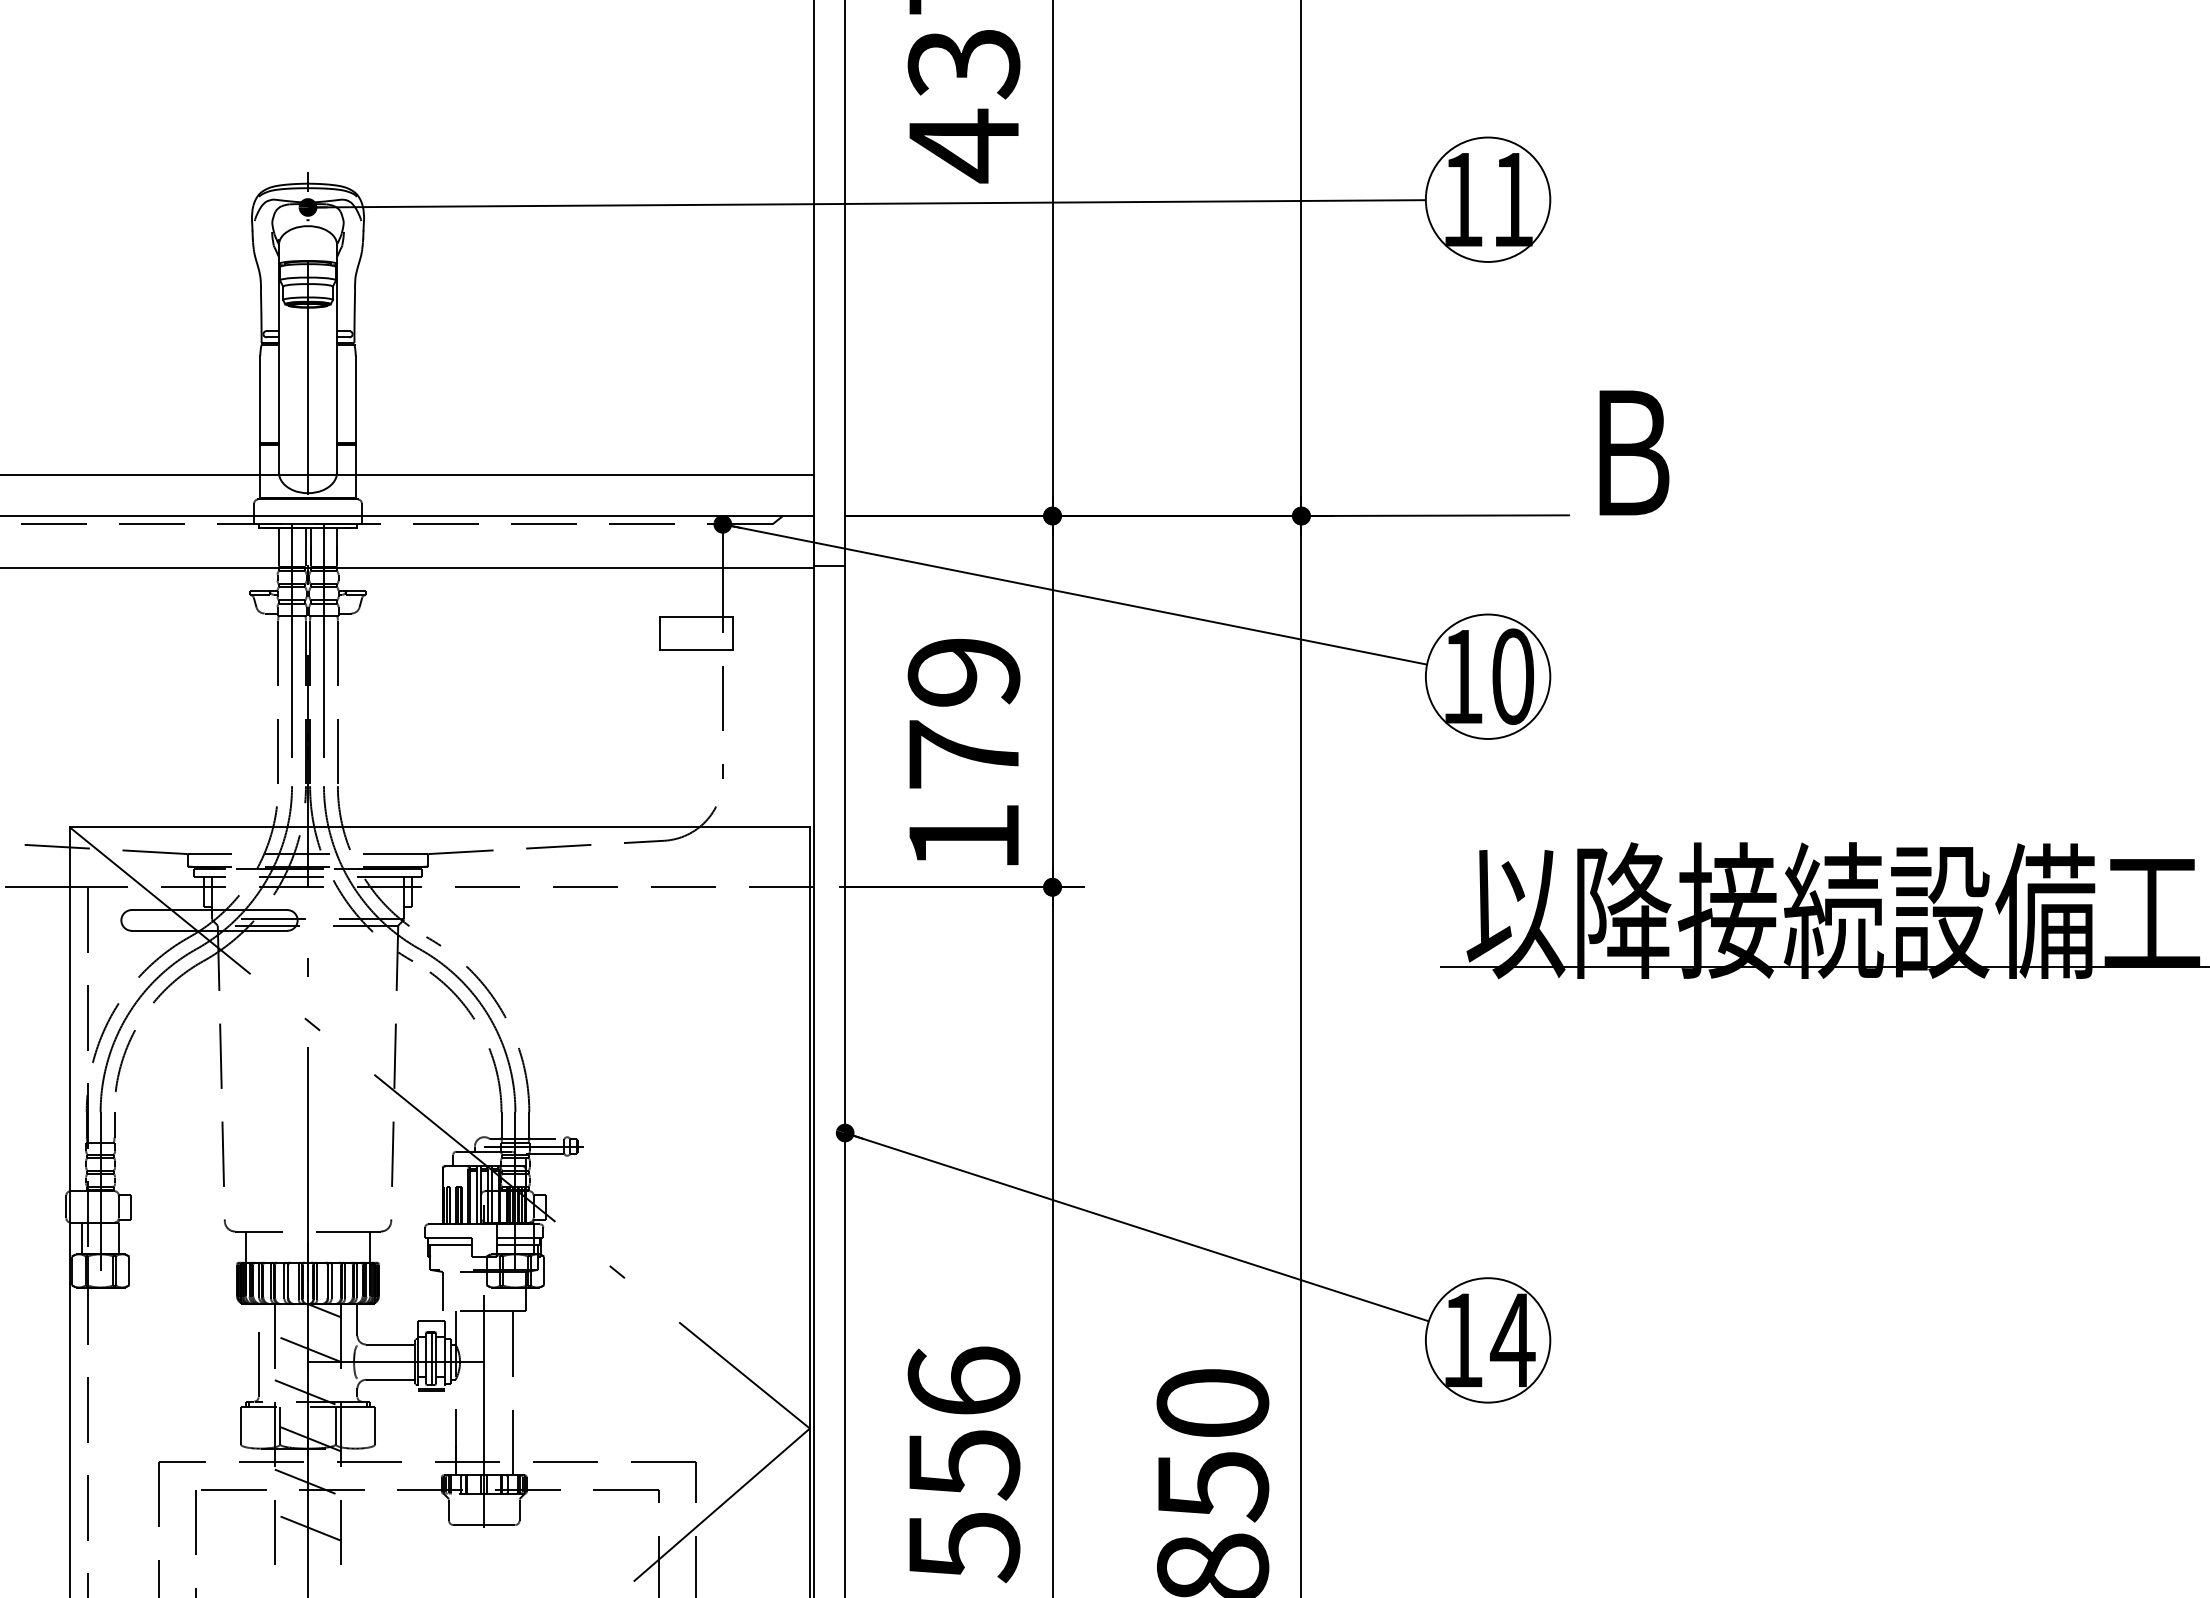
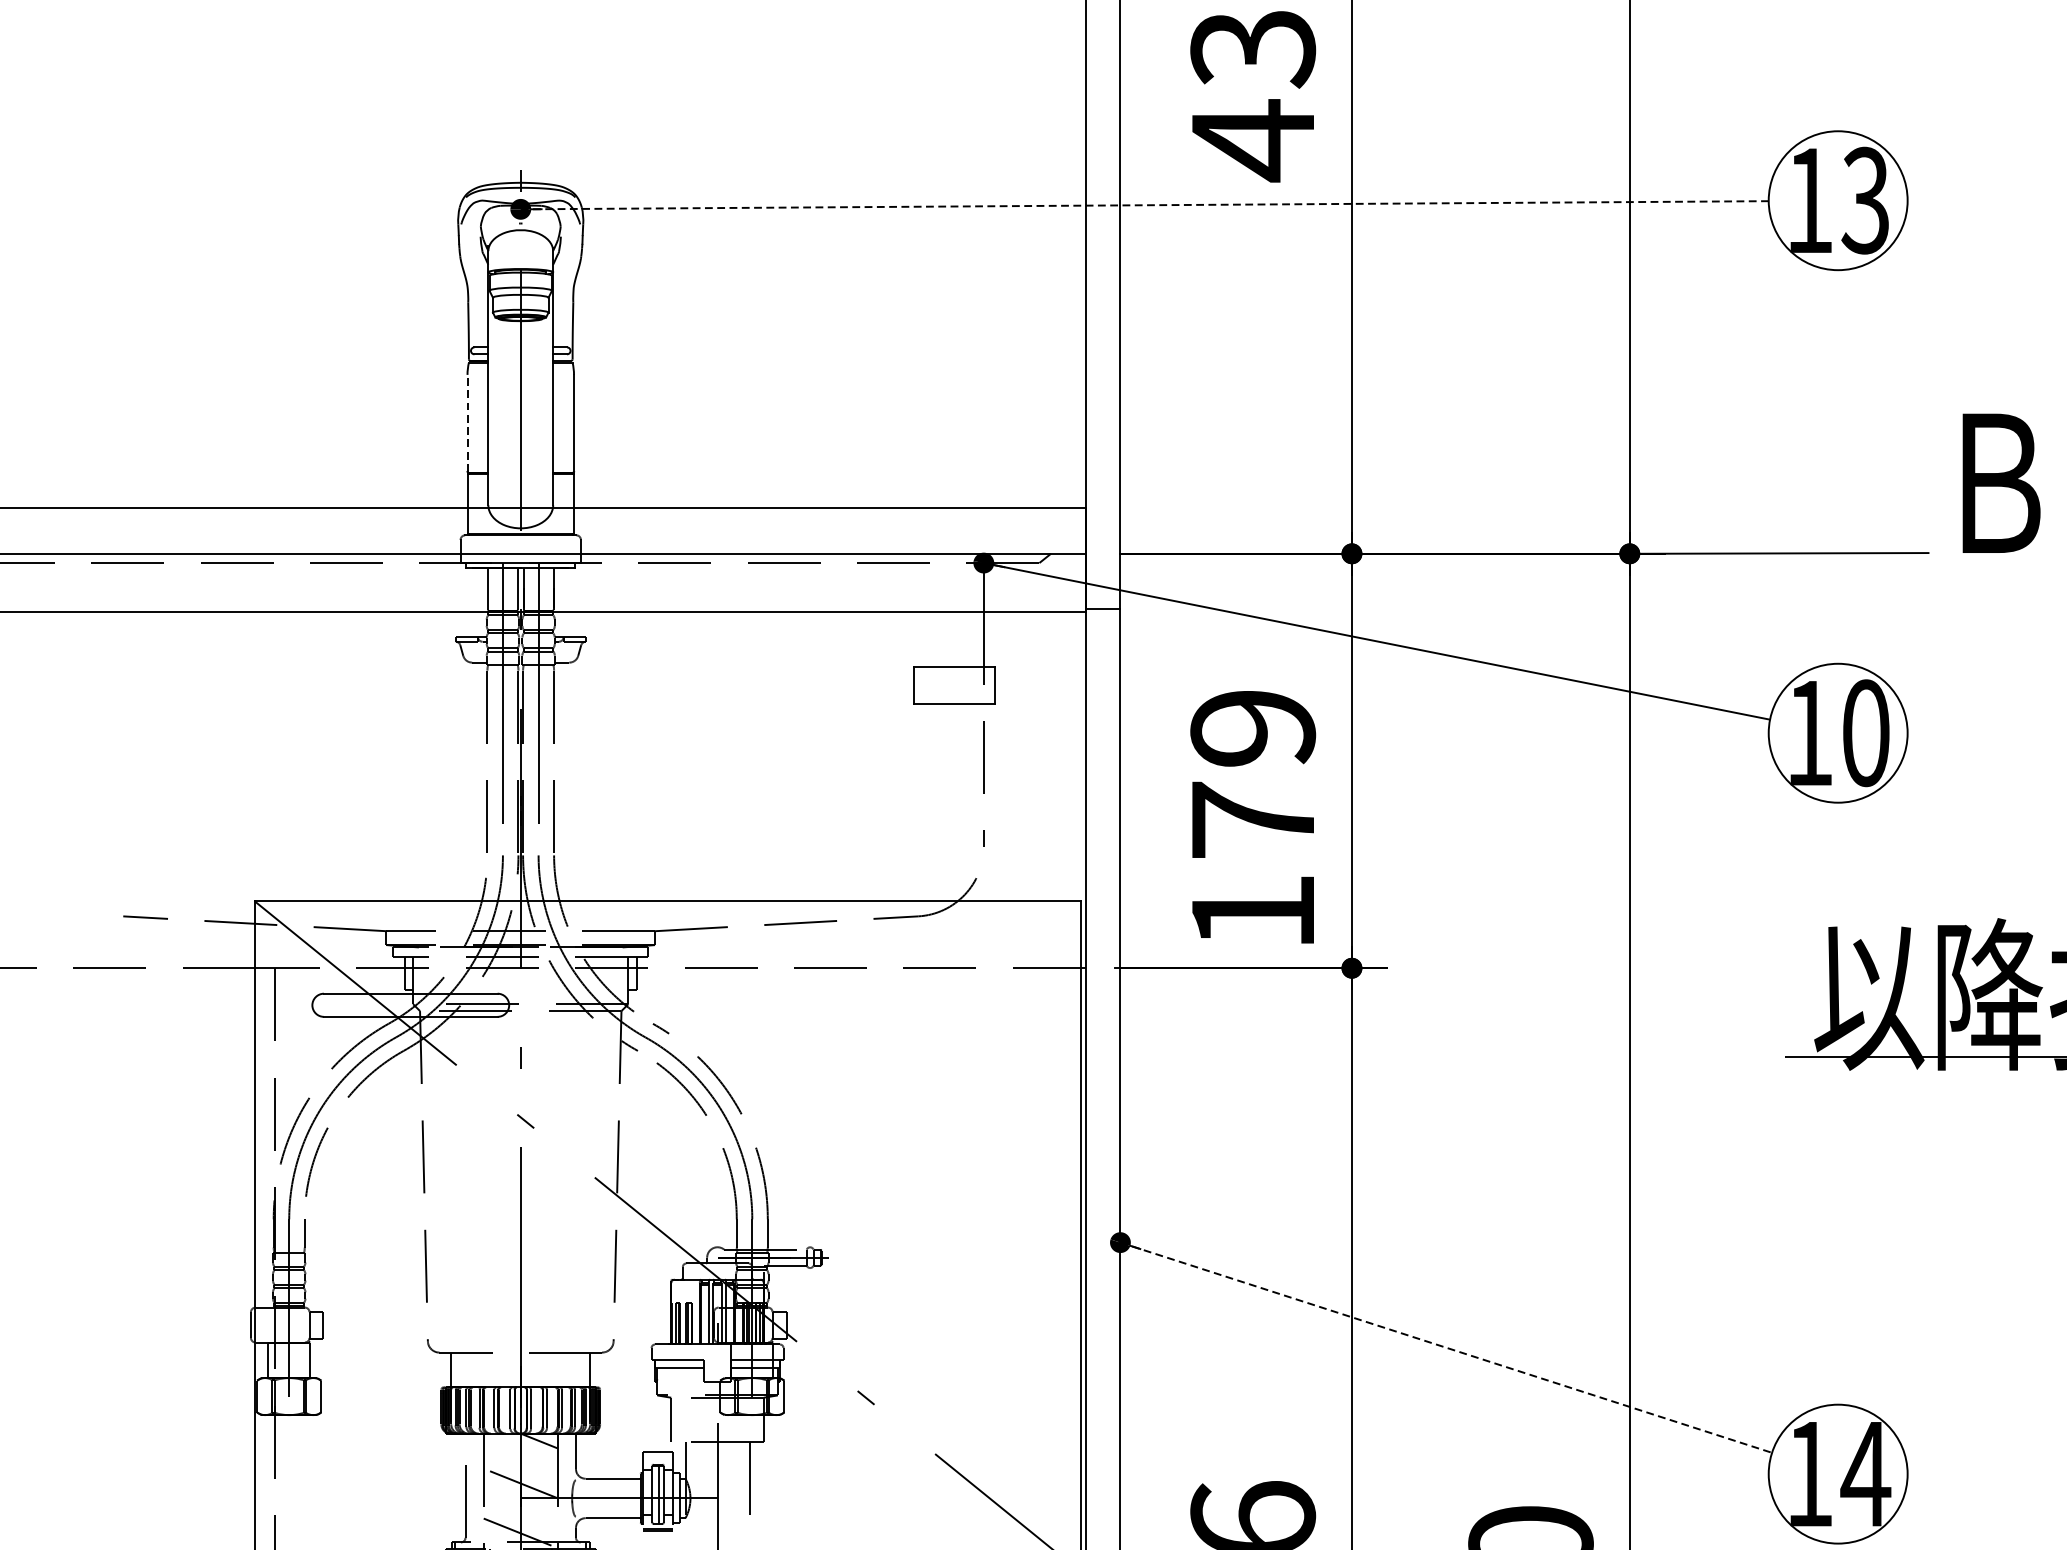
text: (1511, 199) -> (1864, 200), 11 -> 13
line: (866, 203) -> (1144, 204), solid -> dashed
line: (260, 398) -> (467, 422), solid -> dashed
line: (1137, 1227) -> (1446, 1348), solid -> dashed

